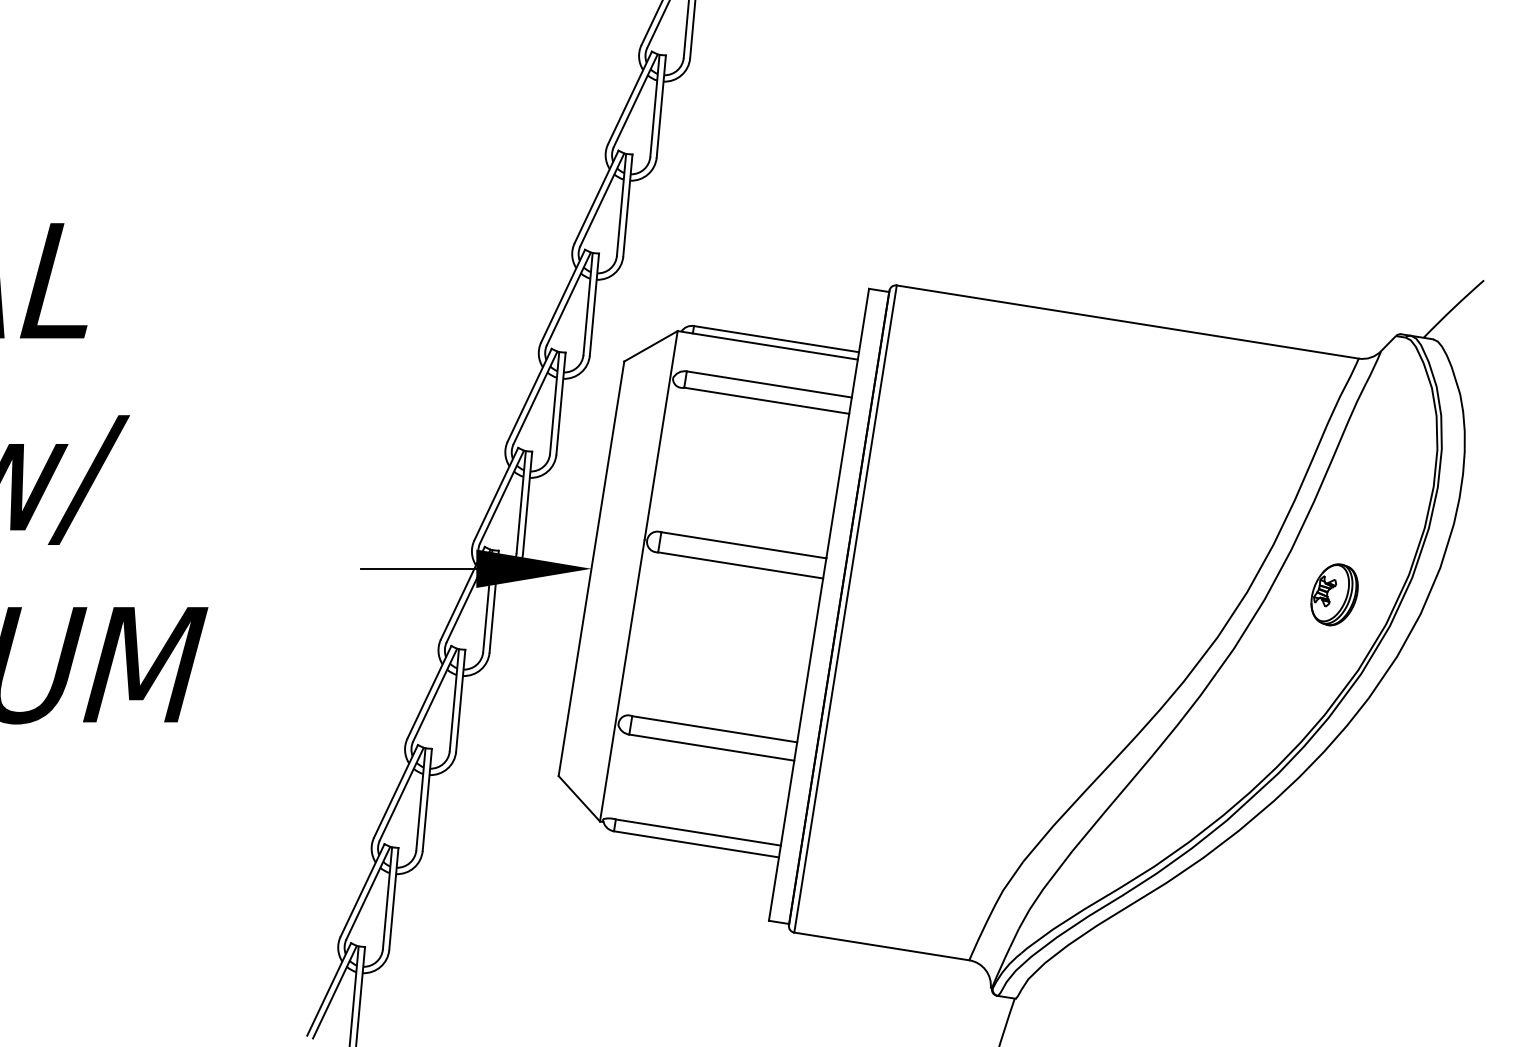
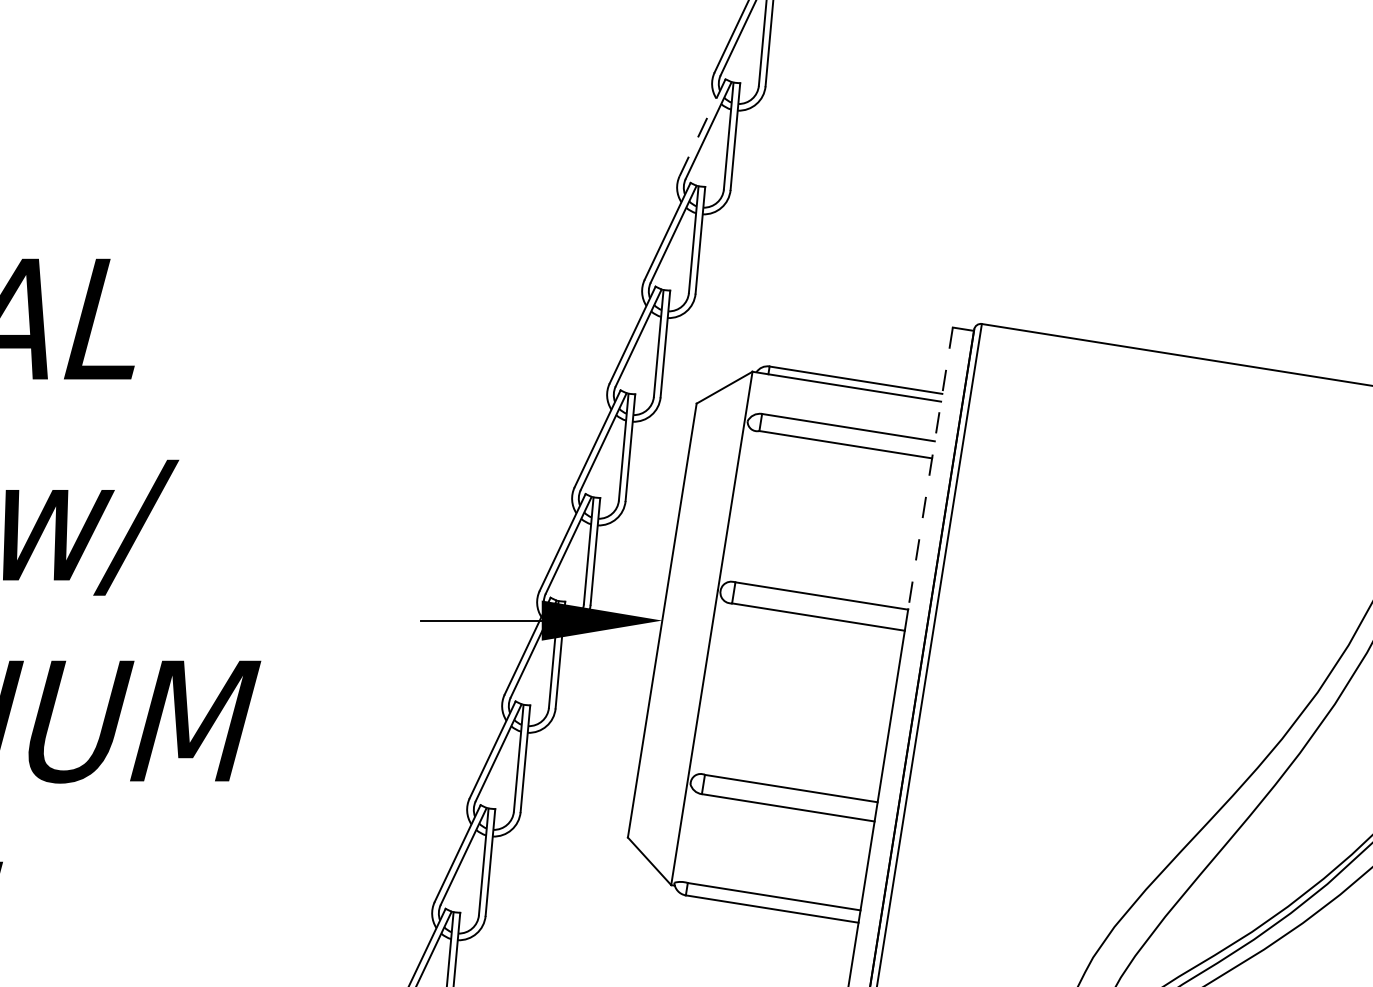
line: (629, 98) -> (702, 128), solid -> dashed
line: (847, 423) -> (930, 468), solid -> dashed

